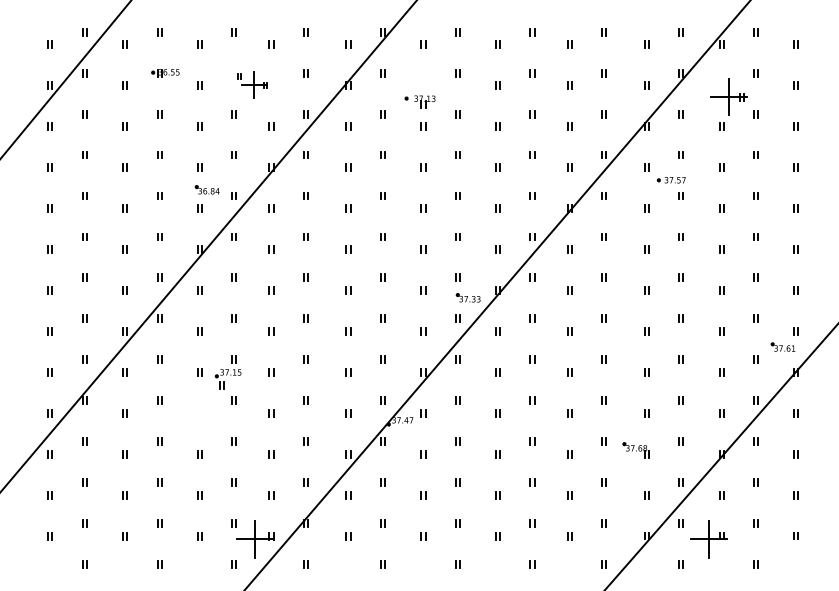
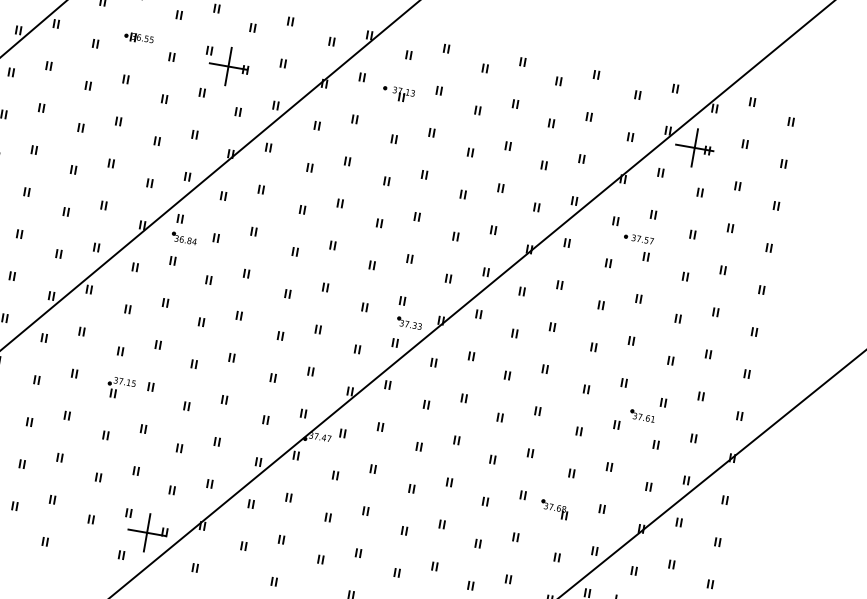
part: (252, 84) -> (226, 65), size x1.43
part: (728, 96) -> (694, 147), moved
part: (419, 101) -> (397, 93), moved
part: (206, 189) -> (183, 237), moved
part: (782, 346) -> (642, 415), moved
part: (227, 379) -> (120, 388), moved

